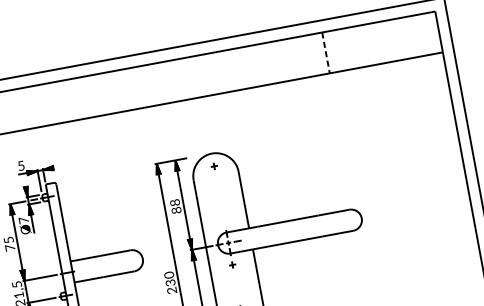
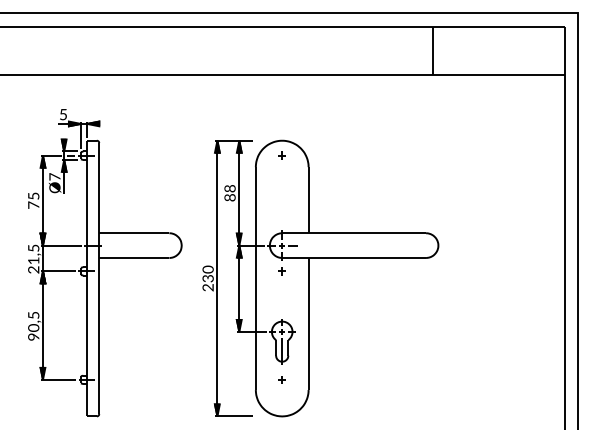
line: (325, 52) -> (432, 50), dashed -> solid

